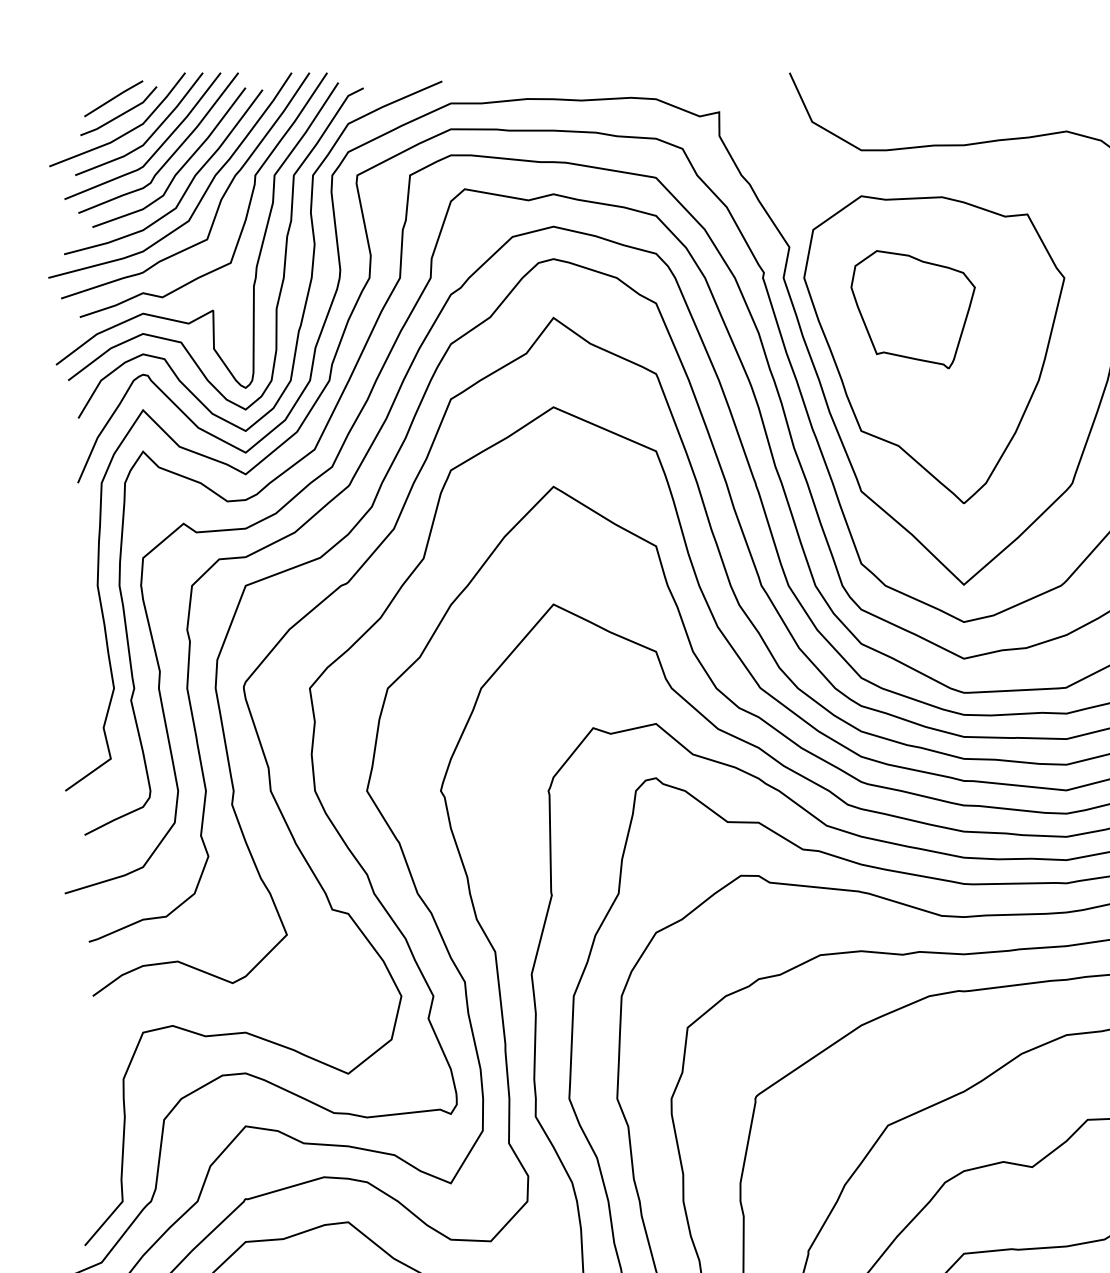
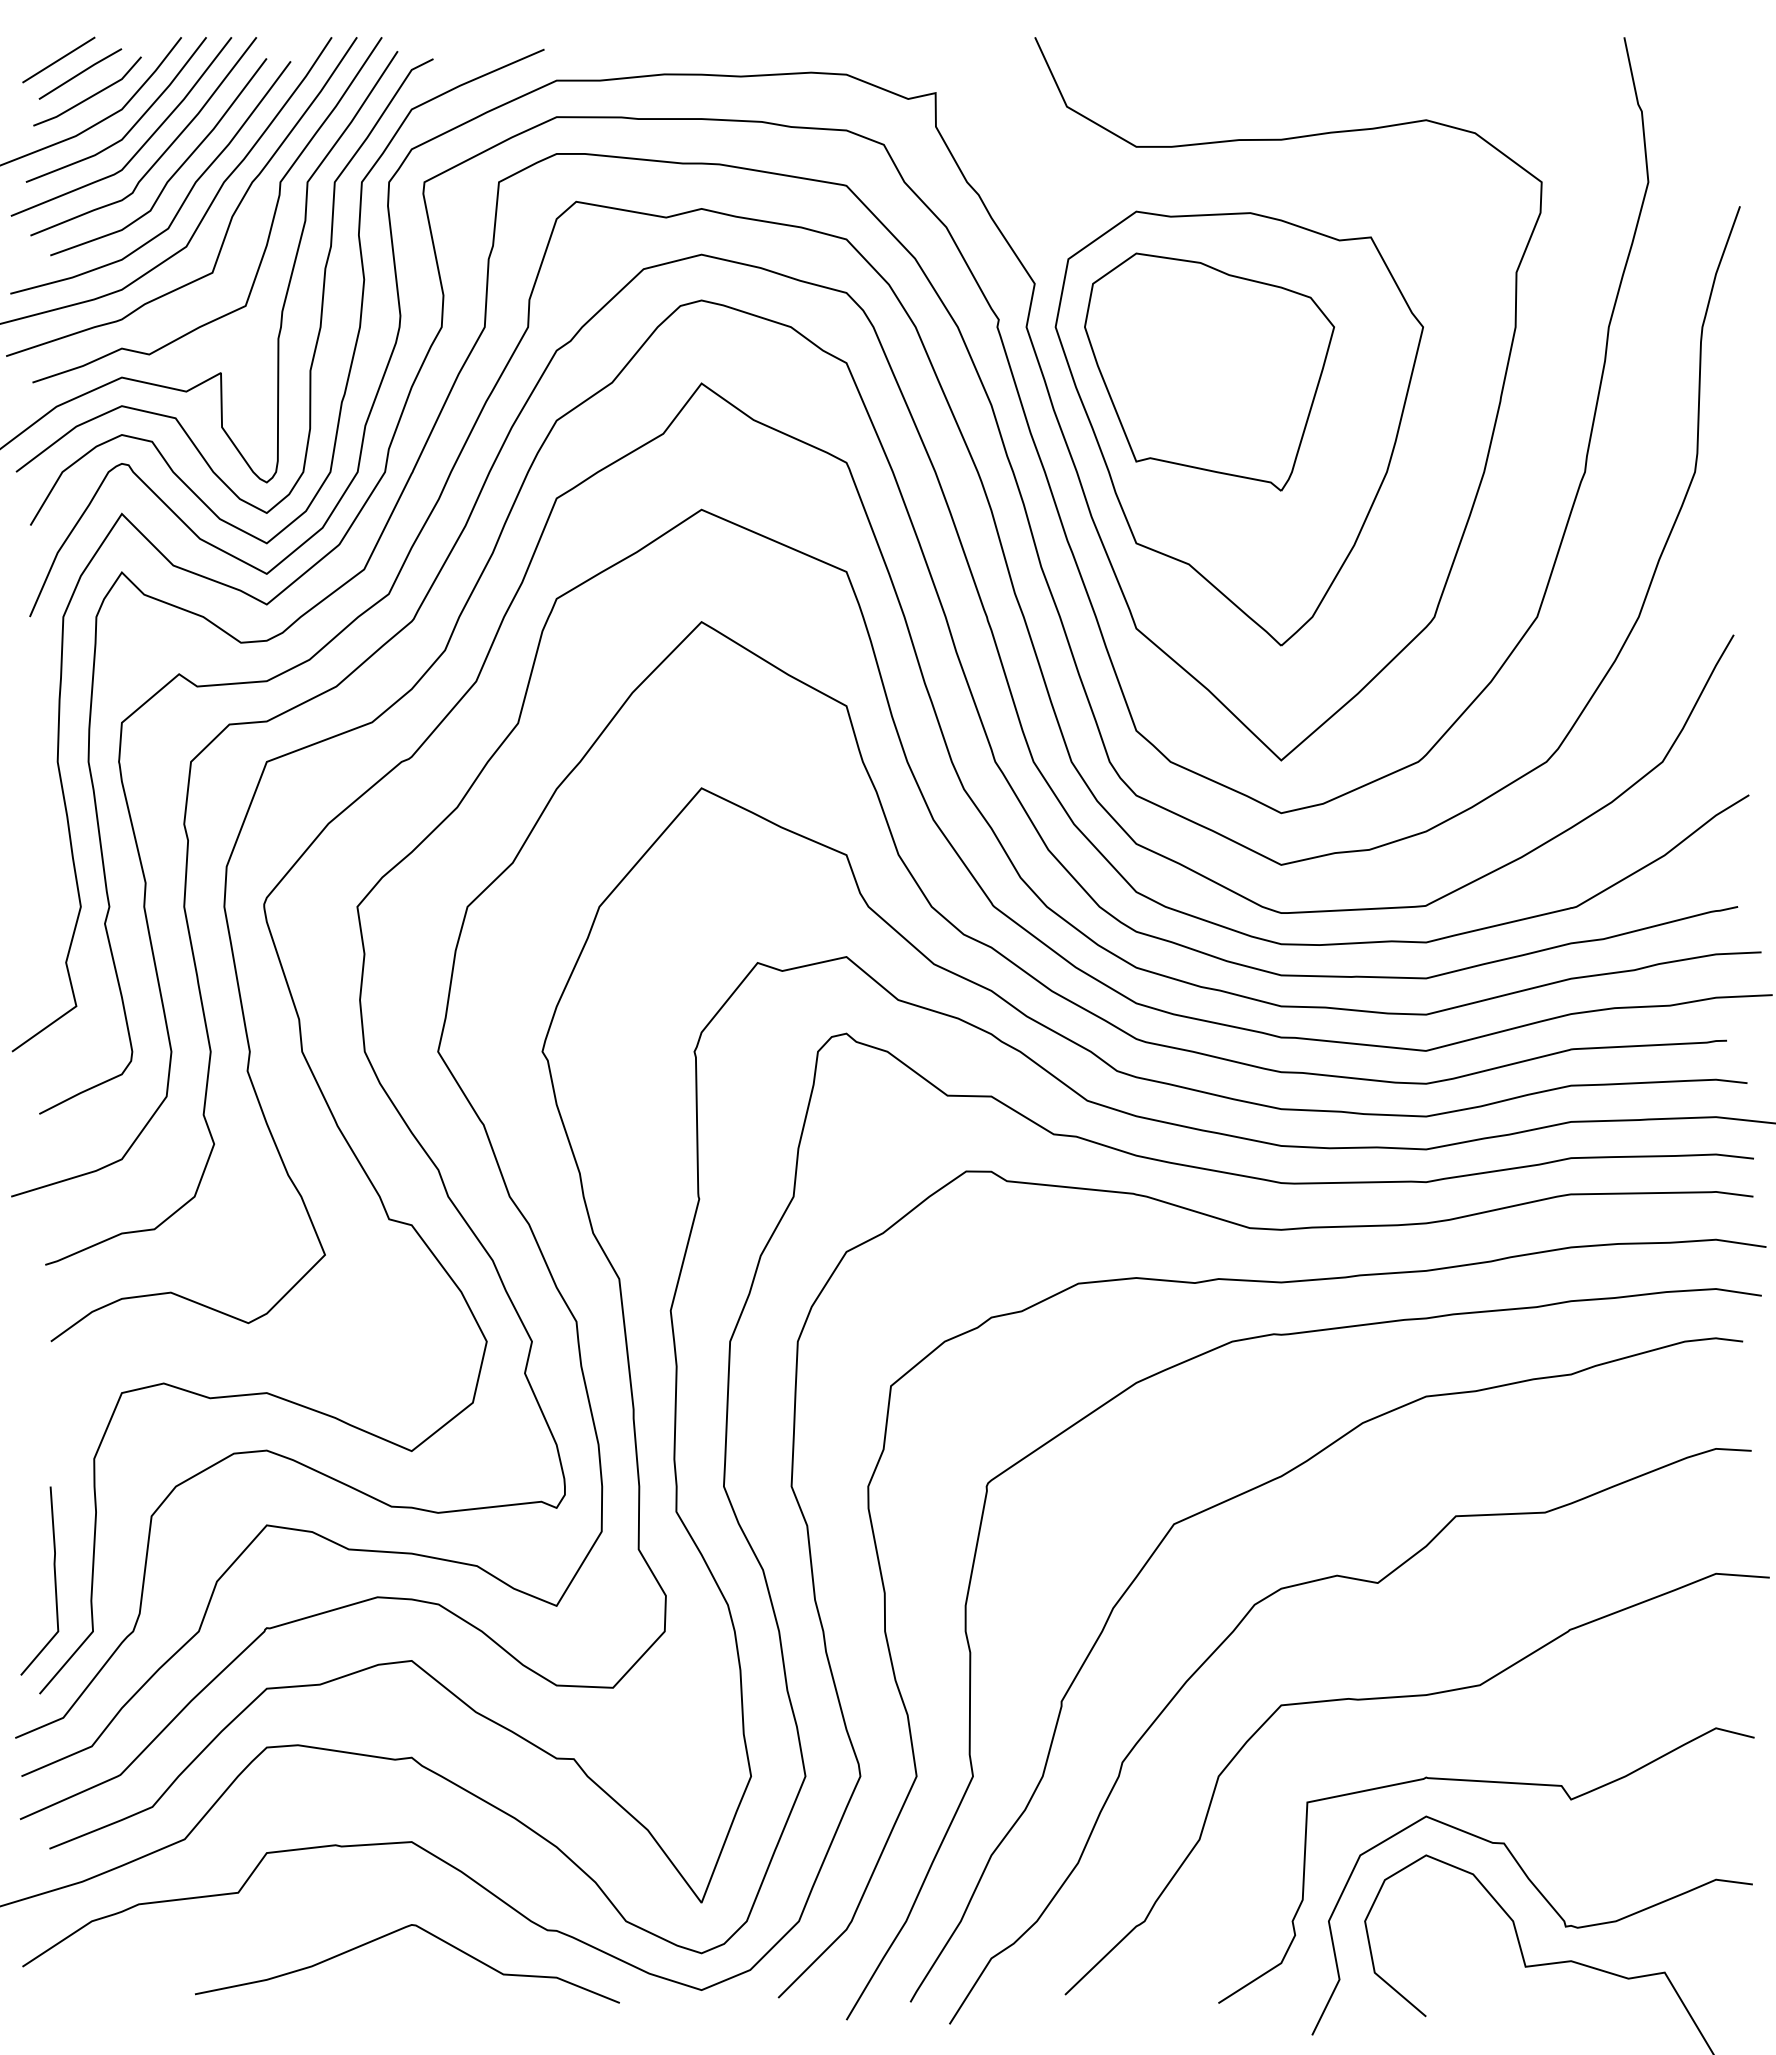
line: (98, 88) -> (58, 59), added
part: (913, 309) -> (1209, 371), size x1.43
line: (95, 1165) -> (54, 1580), added

